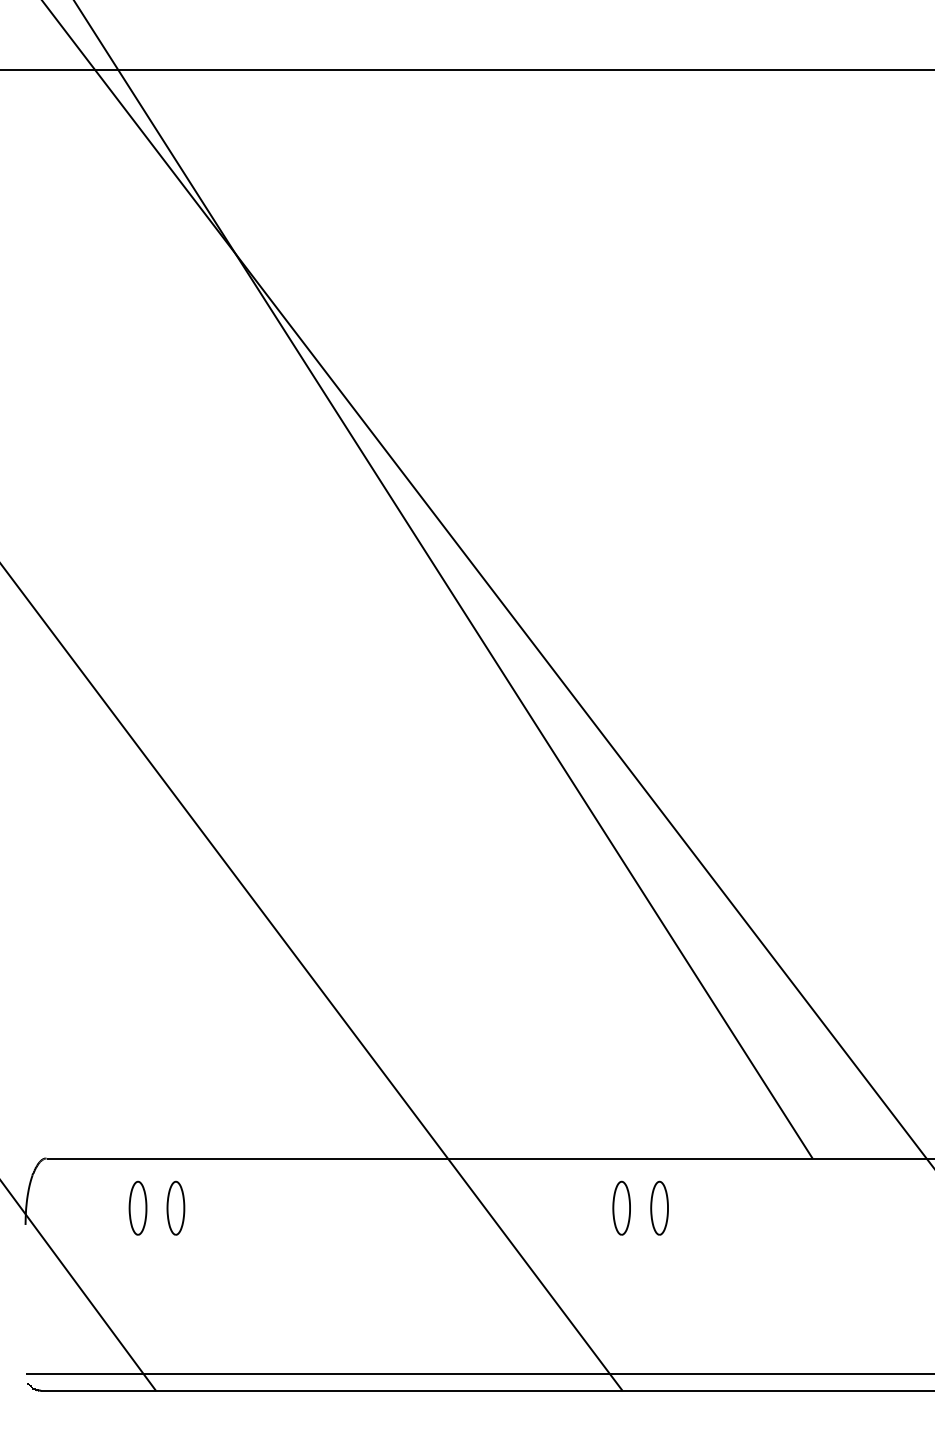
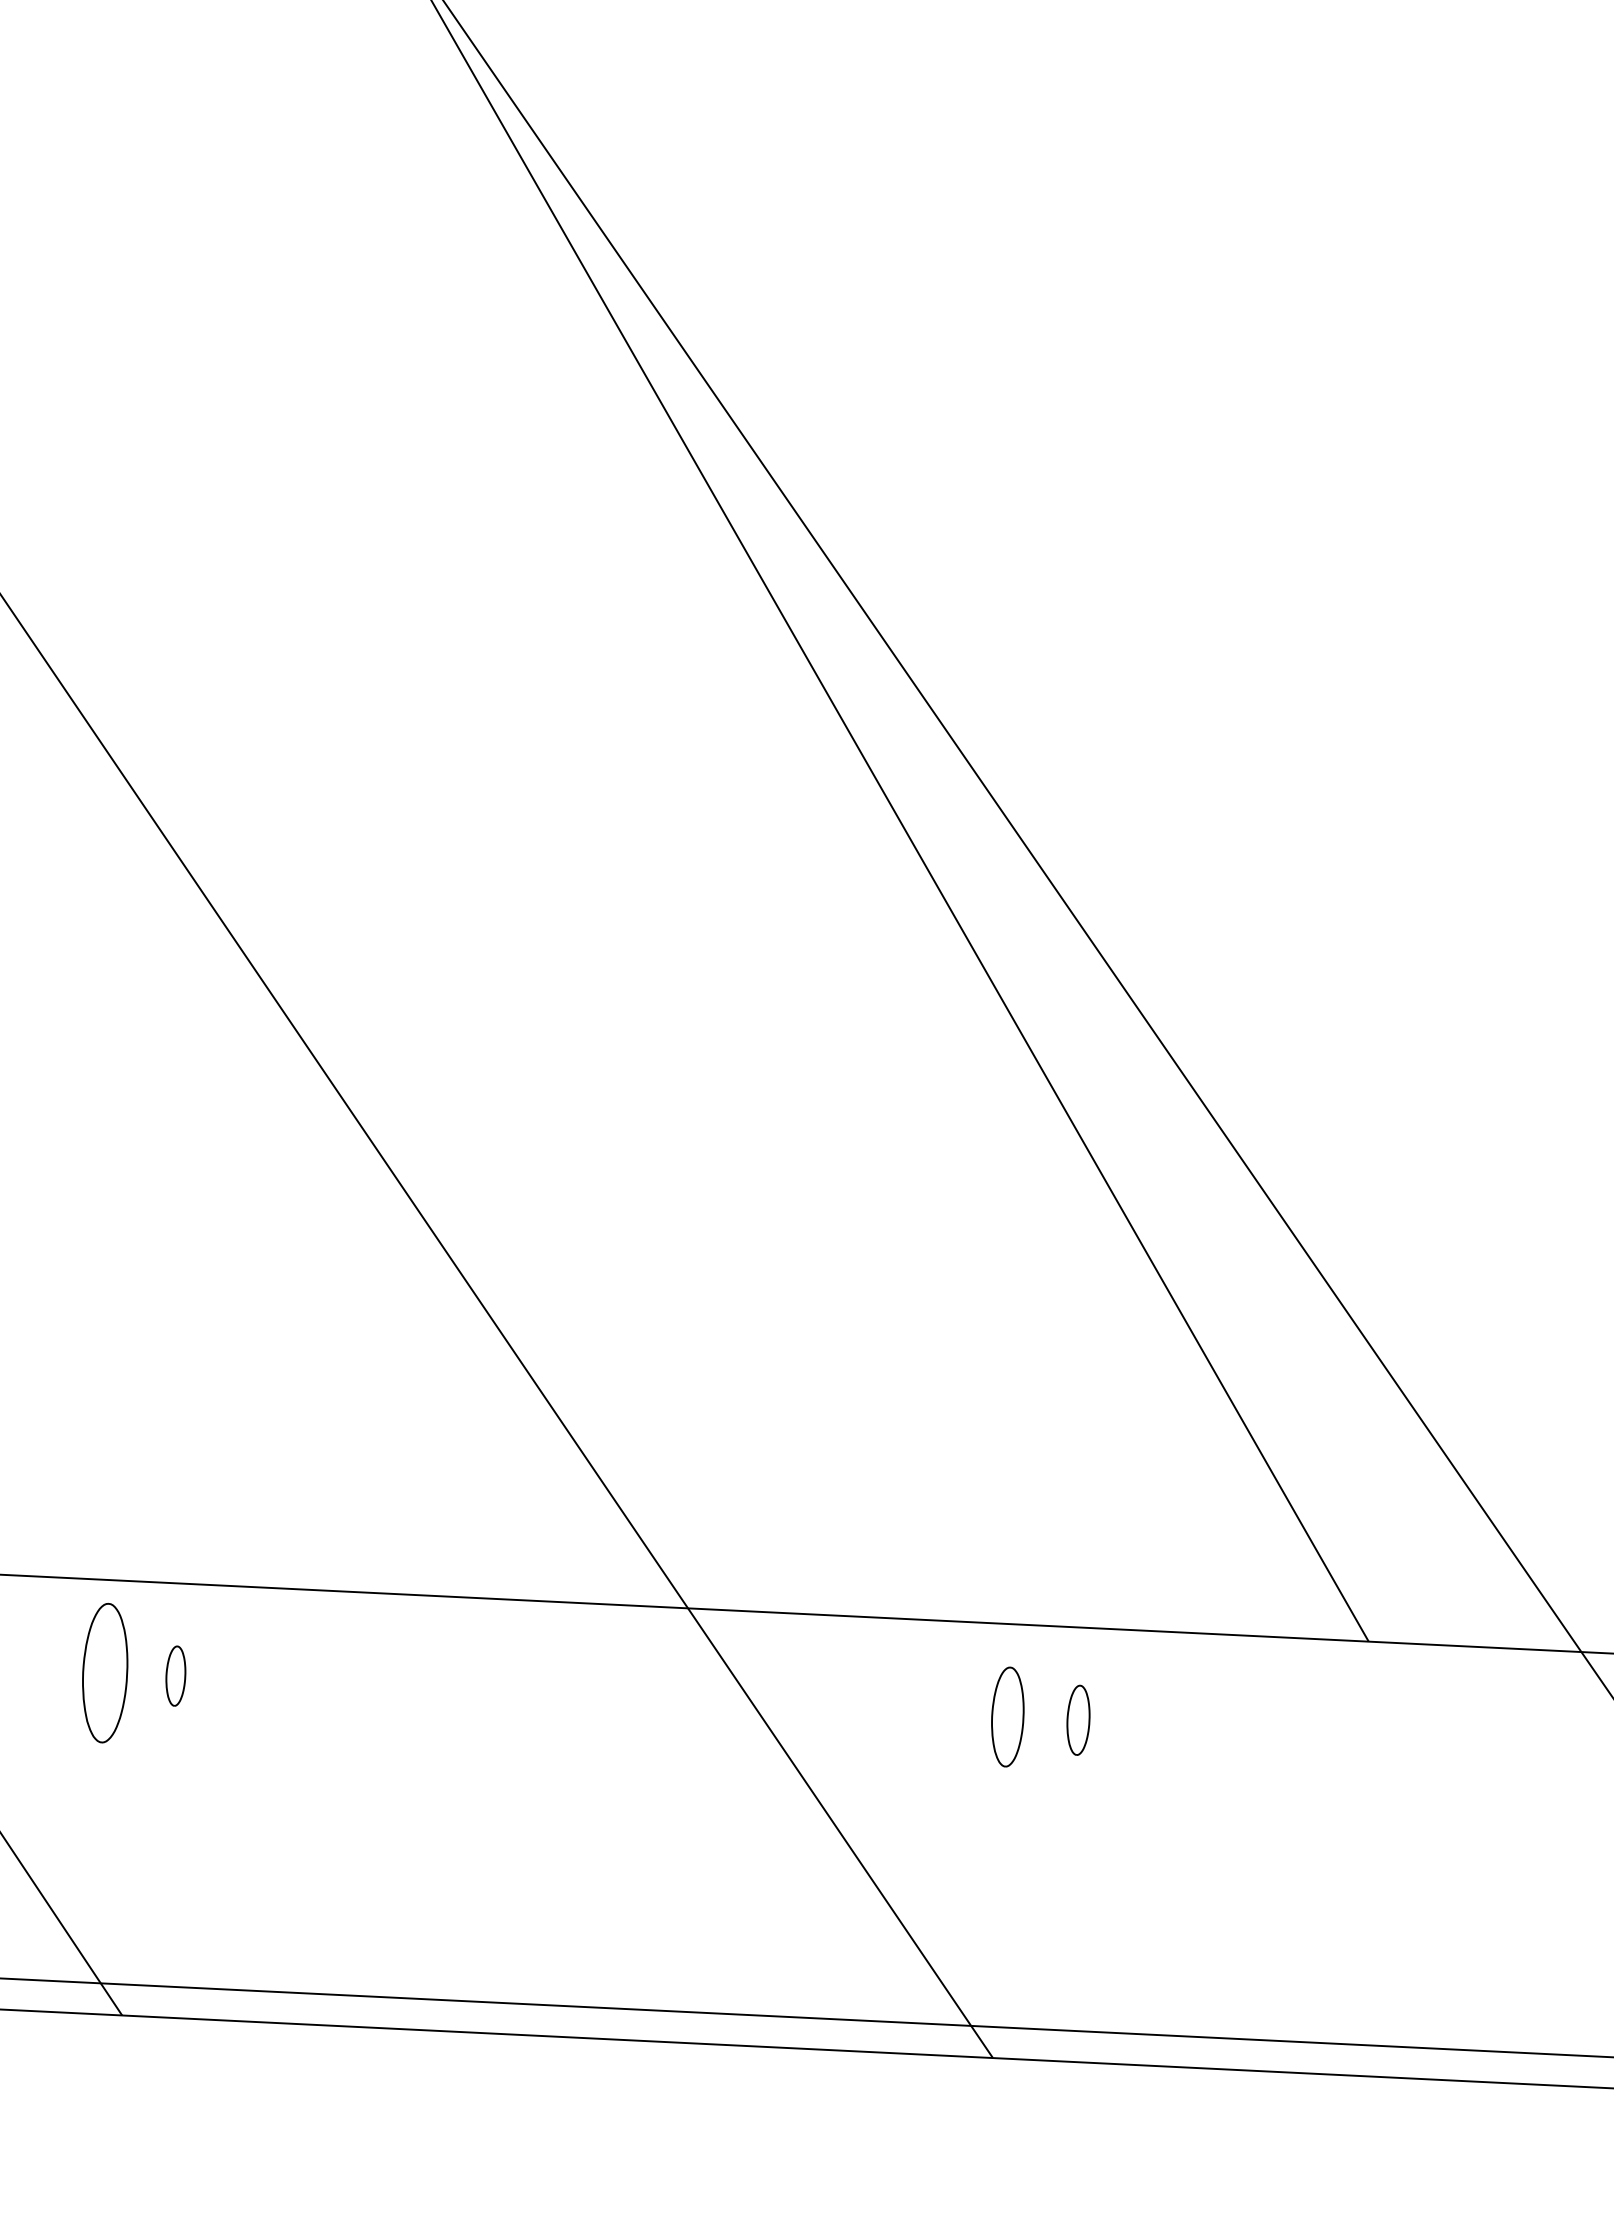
part: (137, 1207) -> (104, 1671), size x1.4
part: (175, 1207) -> (175, 1674), size x0.6
part: (659, 1207) -> (1078, 1719), size x0.7

